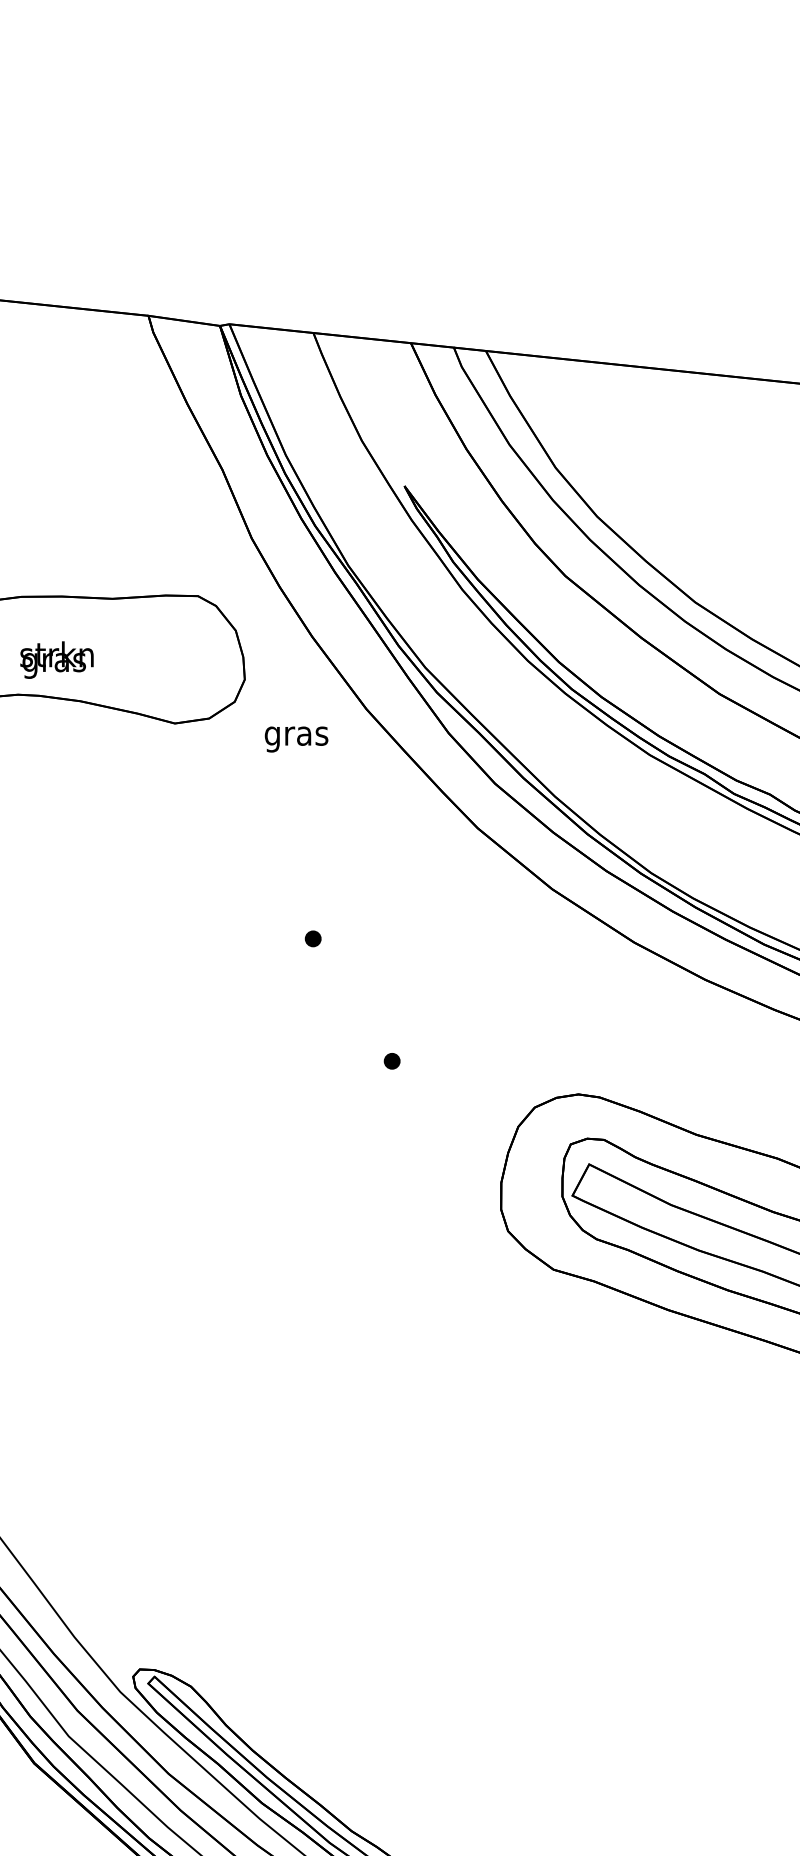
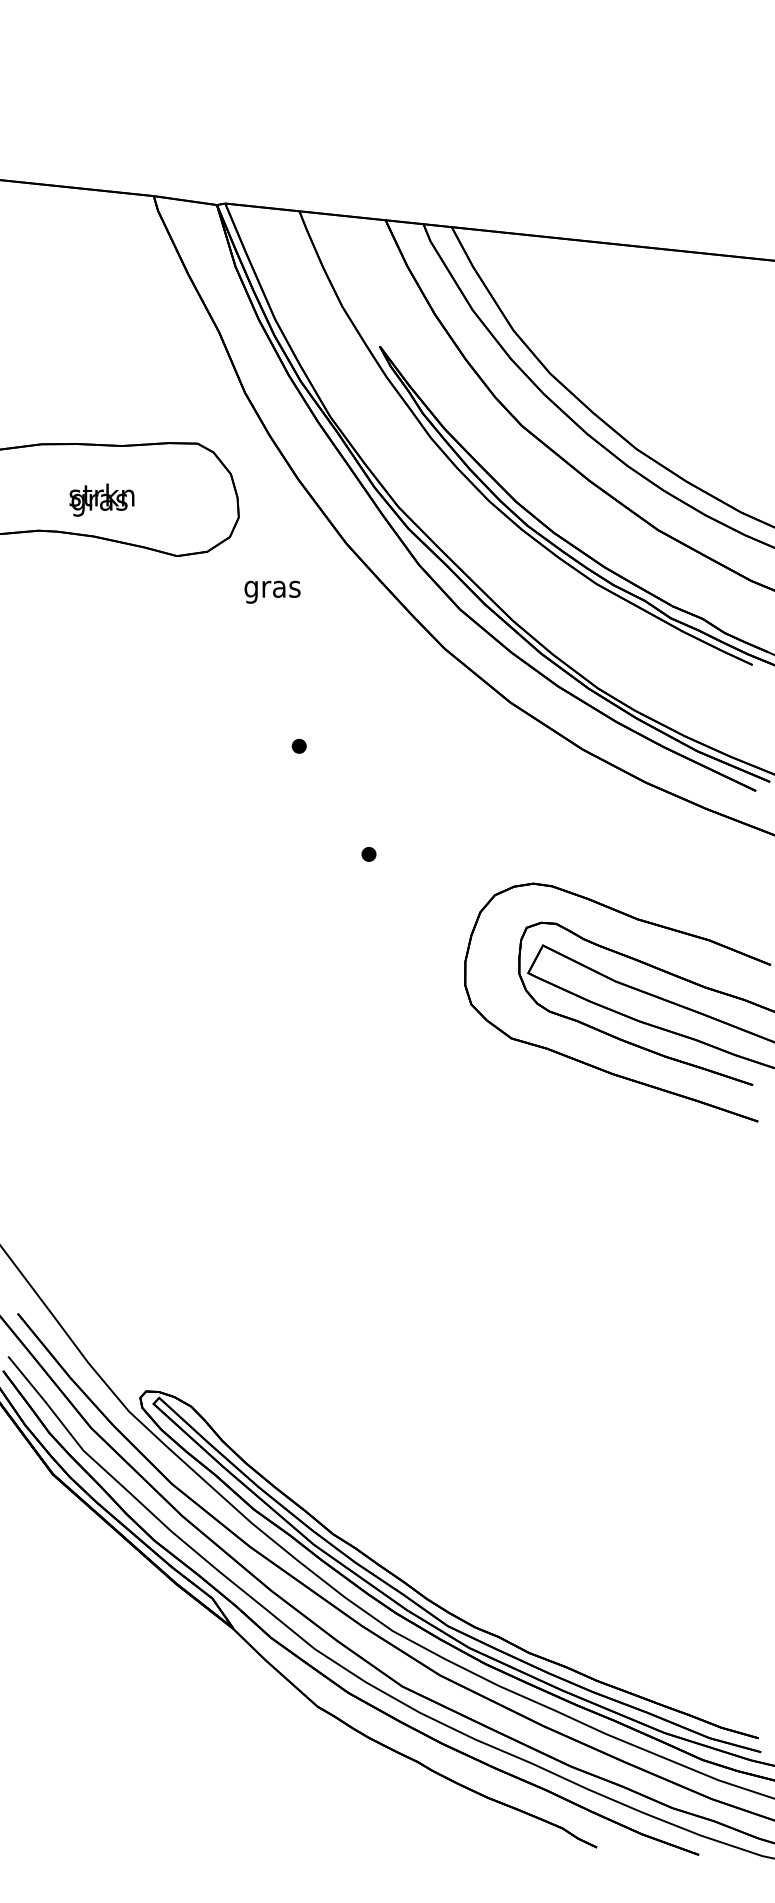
text: (56, 659) -> (101, 499), moved
text: (296, 738) -> (272, 591), moved

